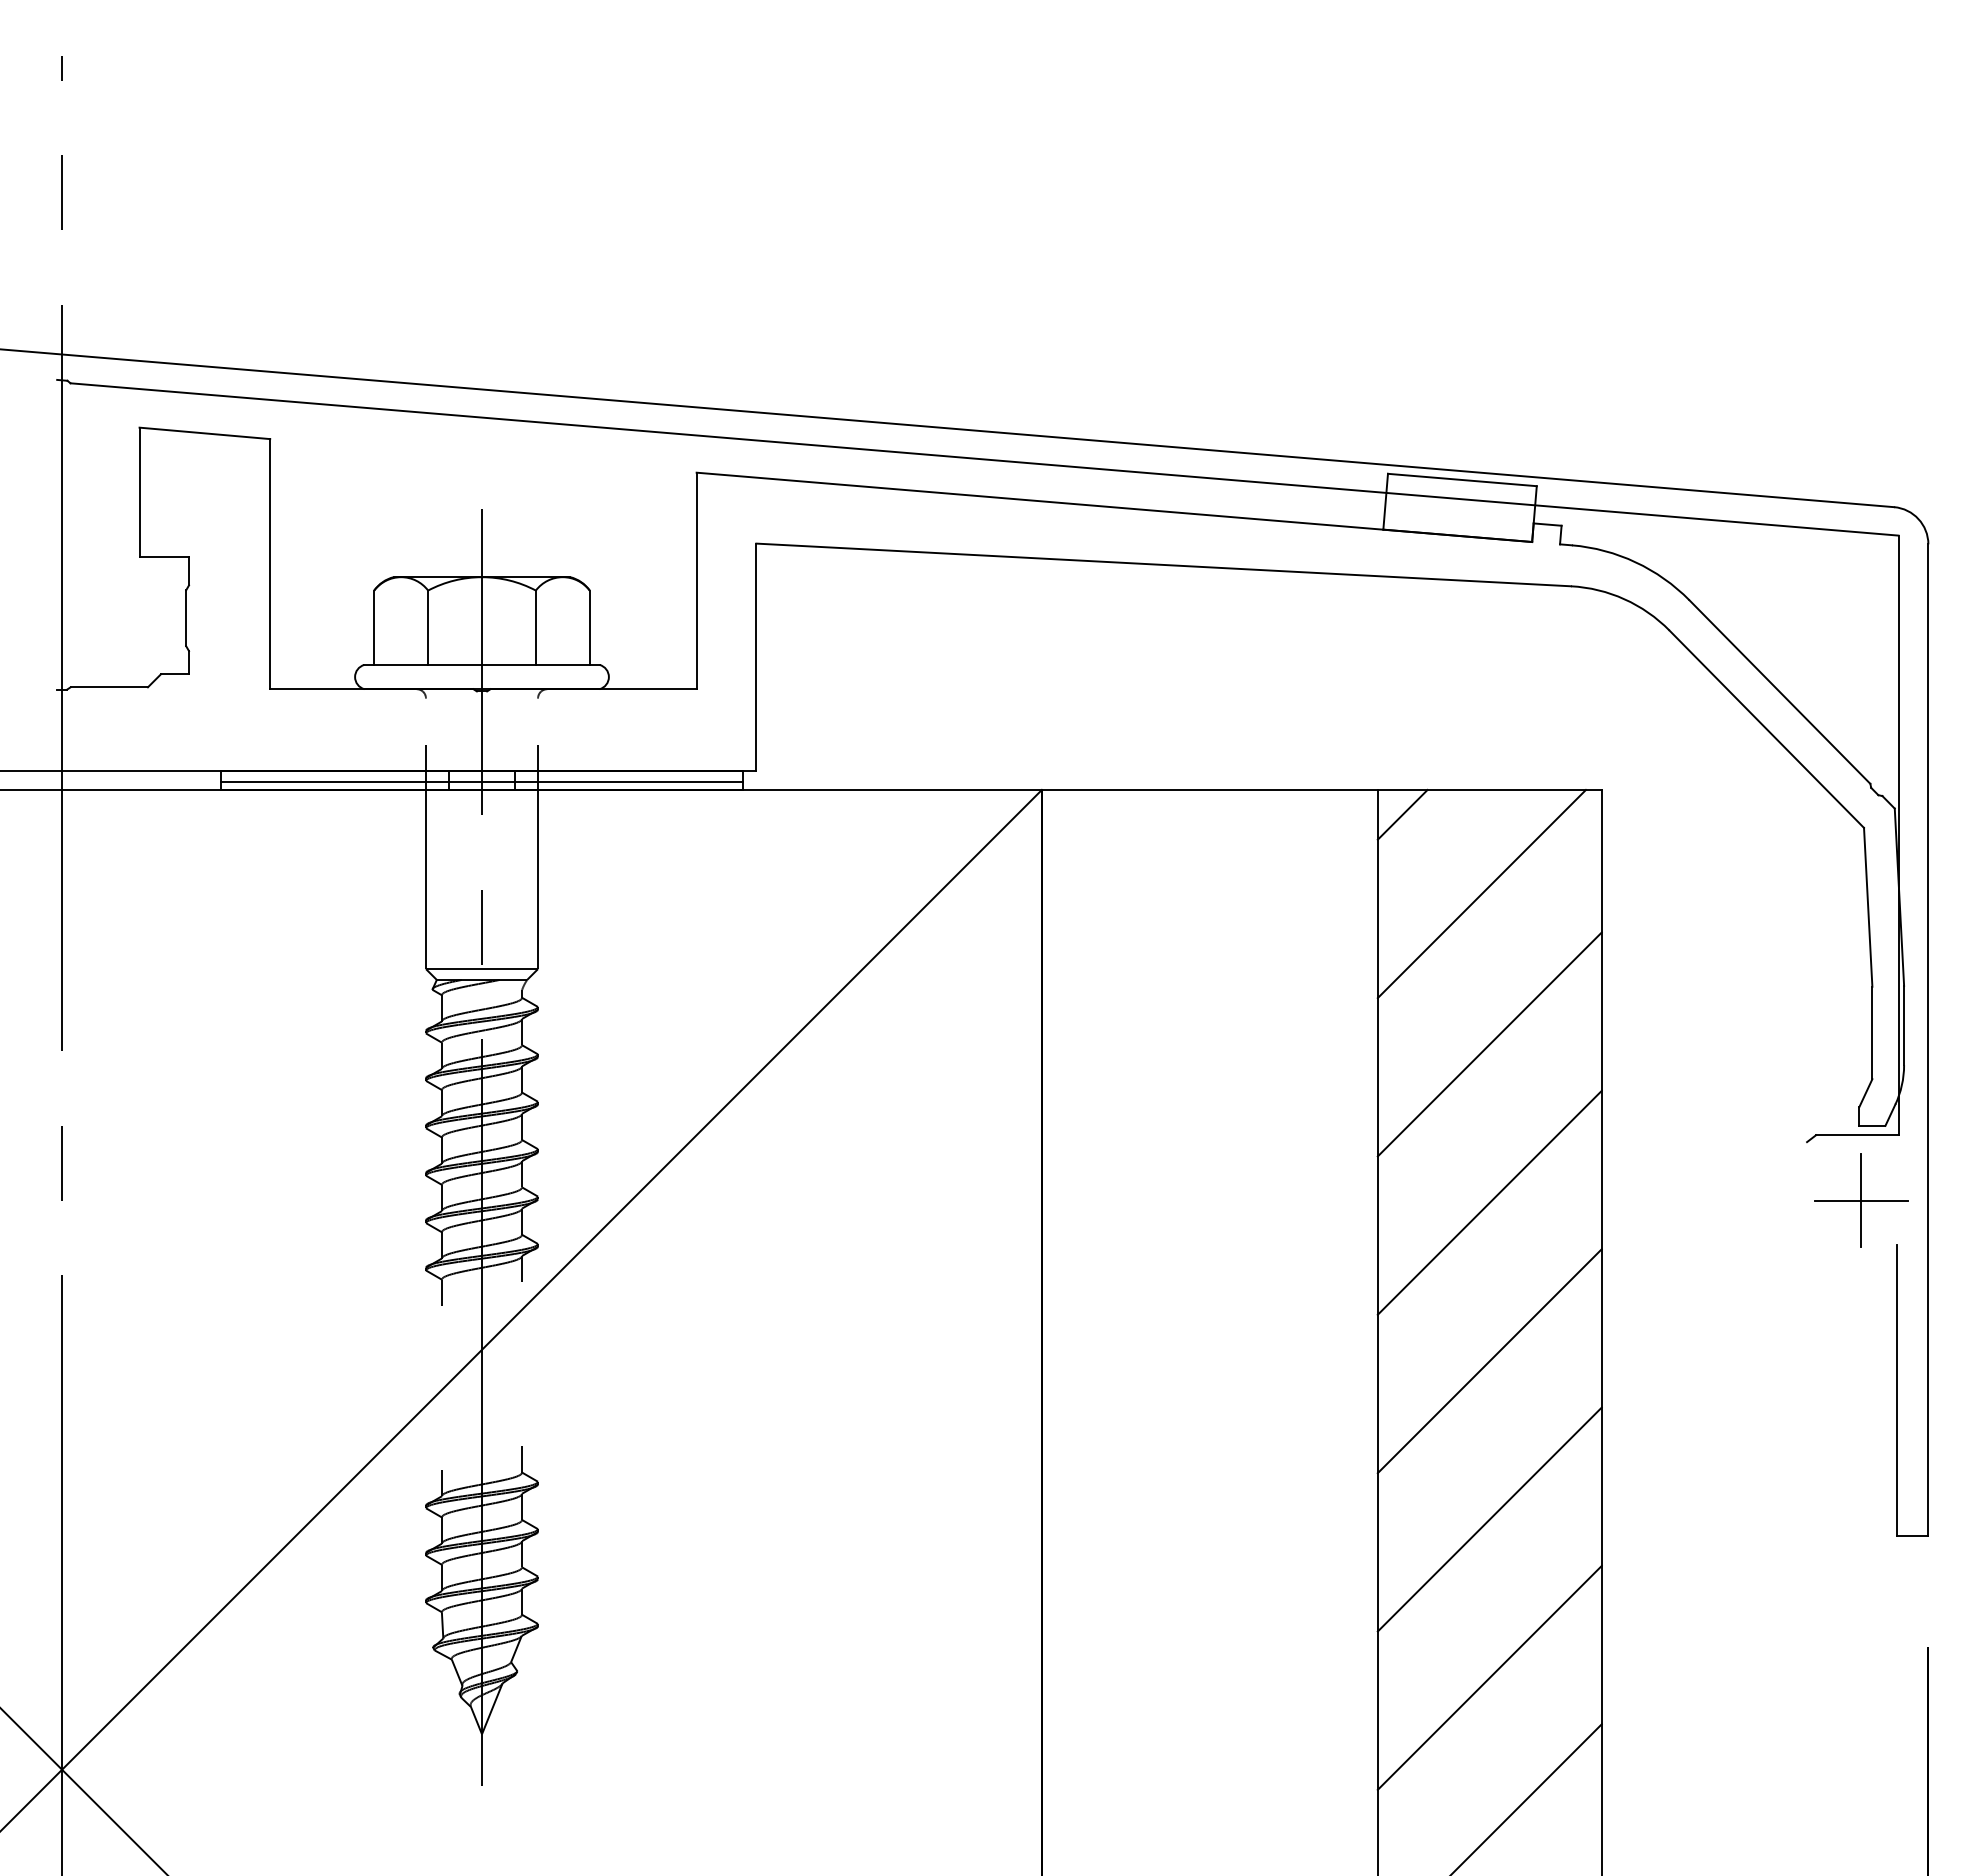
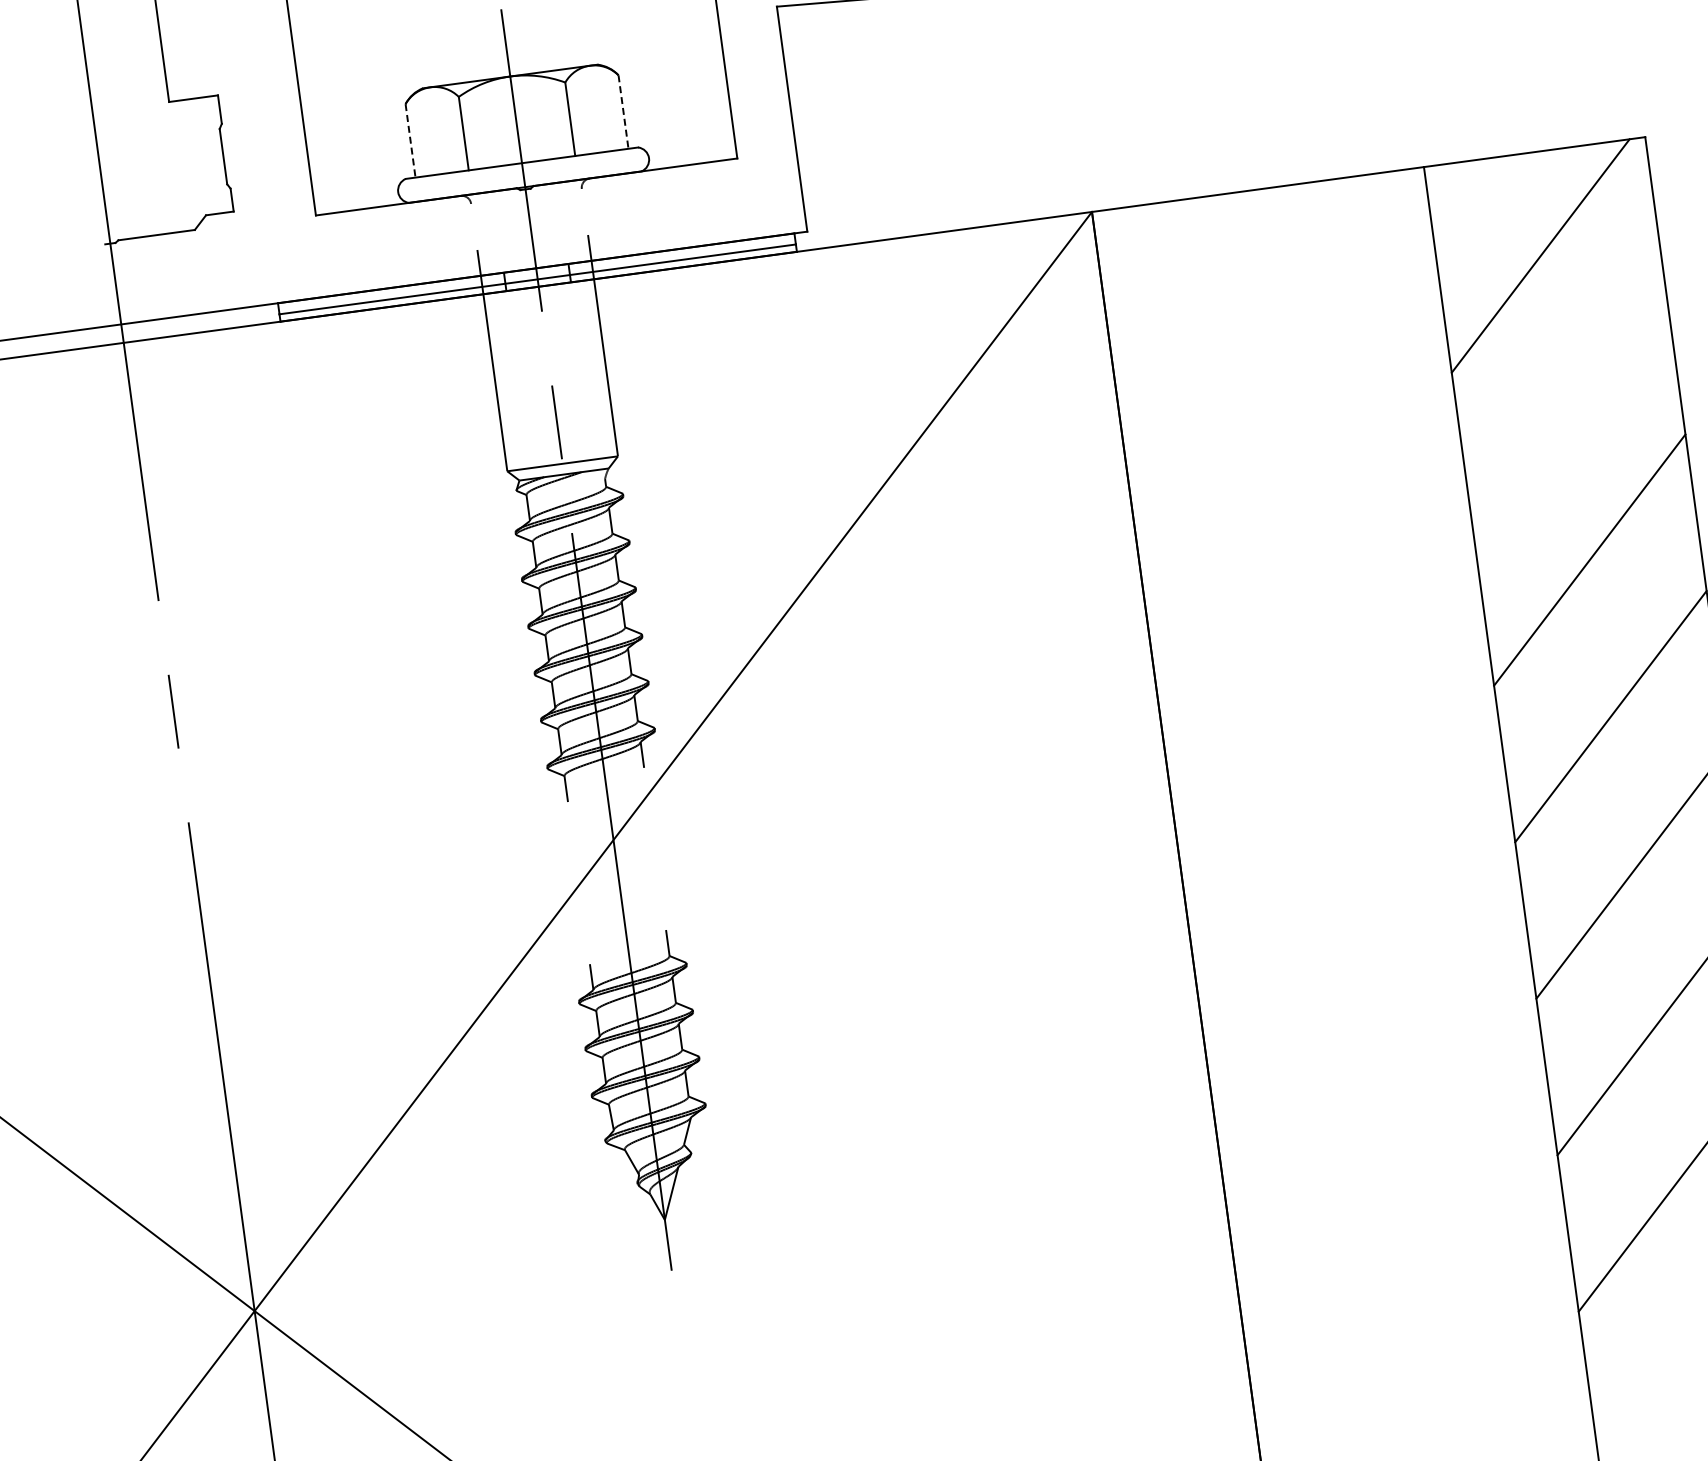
line: (374, 628) -> (410, 141), solid -> dashed
line: (589, 628) -> (623, 112), solid -> dashed
line: (1402, 814) -> (1451, 188), removed
line: (1489, 1044) -> (1568, 403), removed

